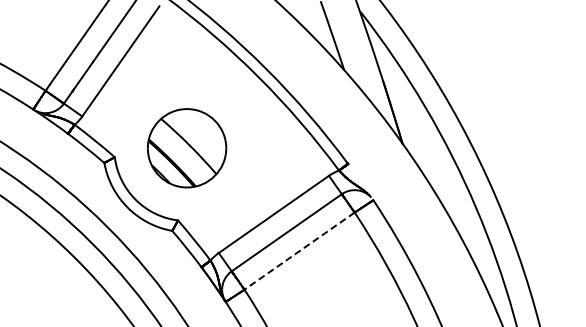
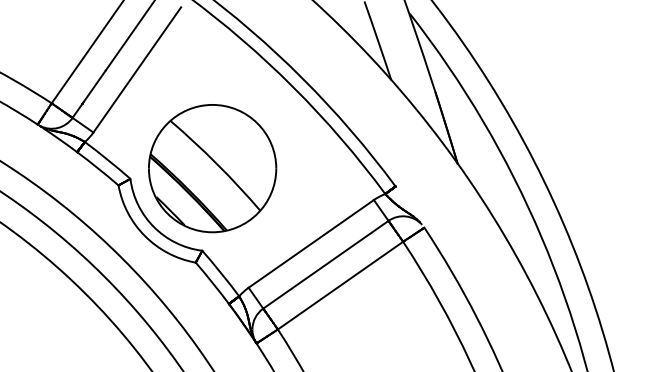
part: (186, 148) -> (211, 168), size x1.43
line: (299, 251) -> (340, 286), dashed -> solid

